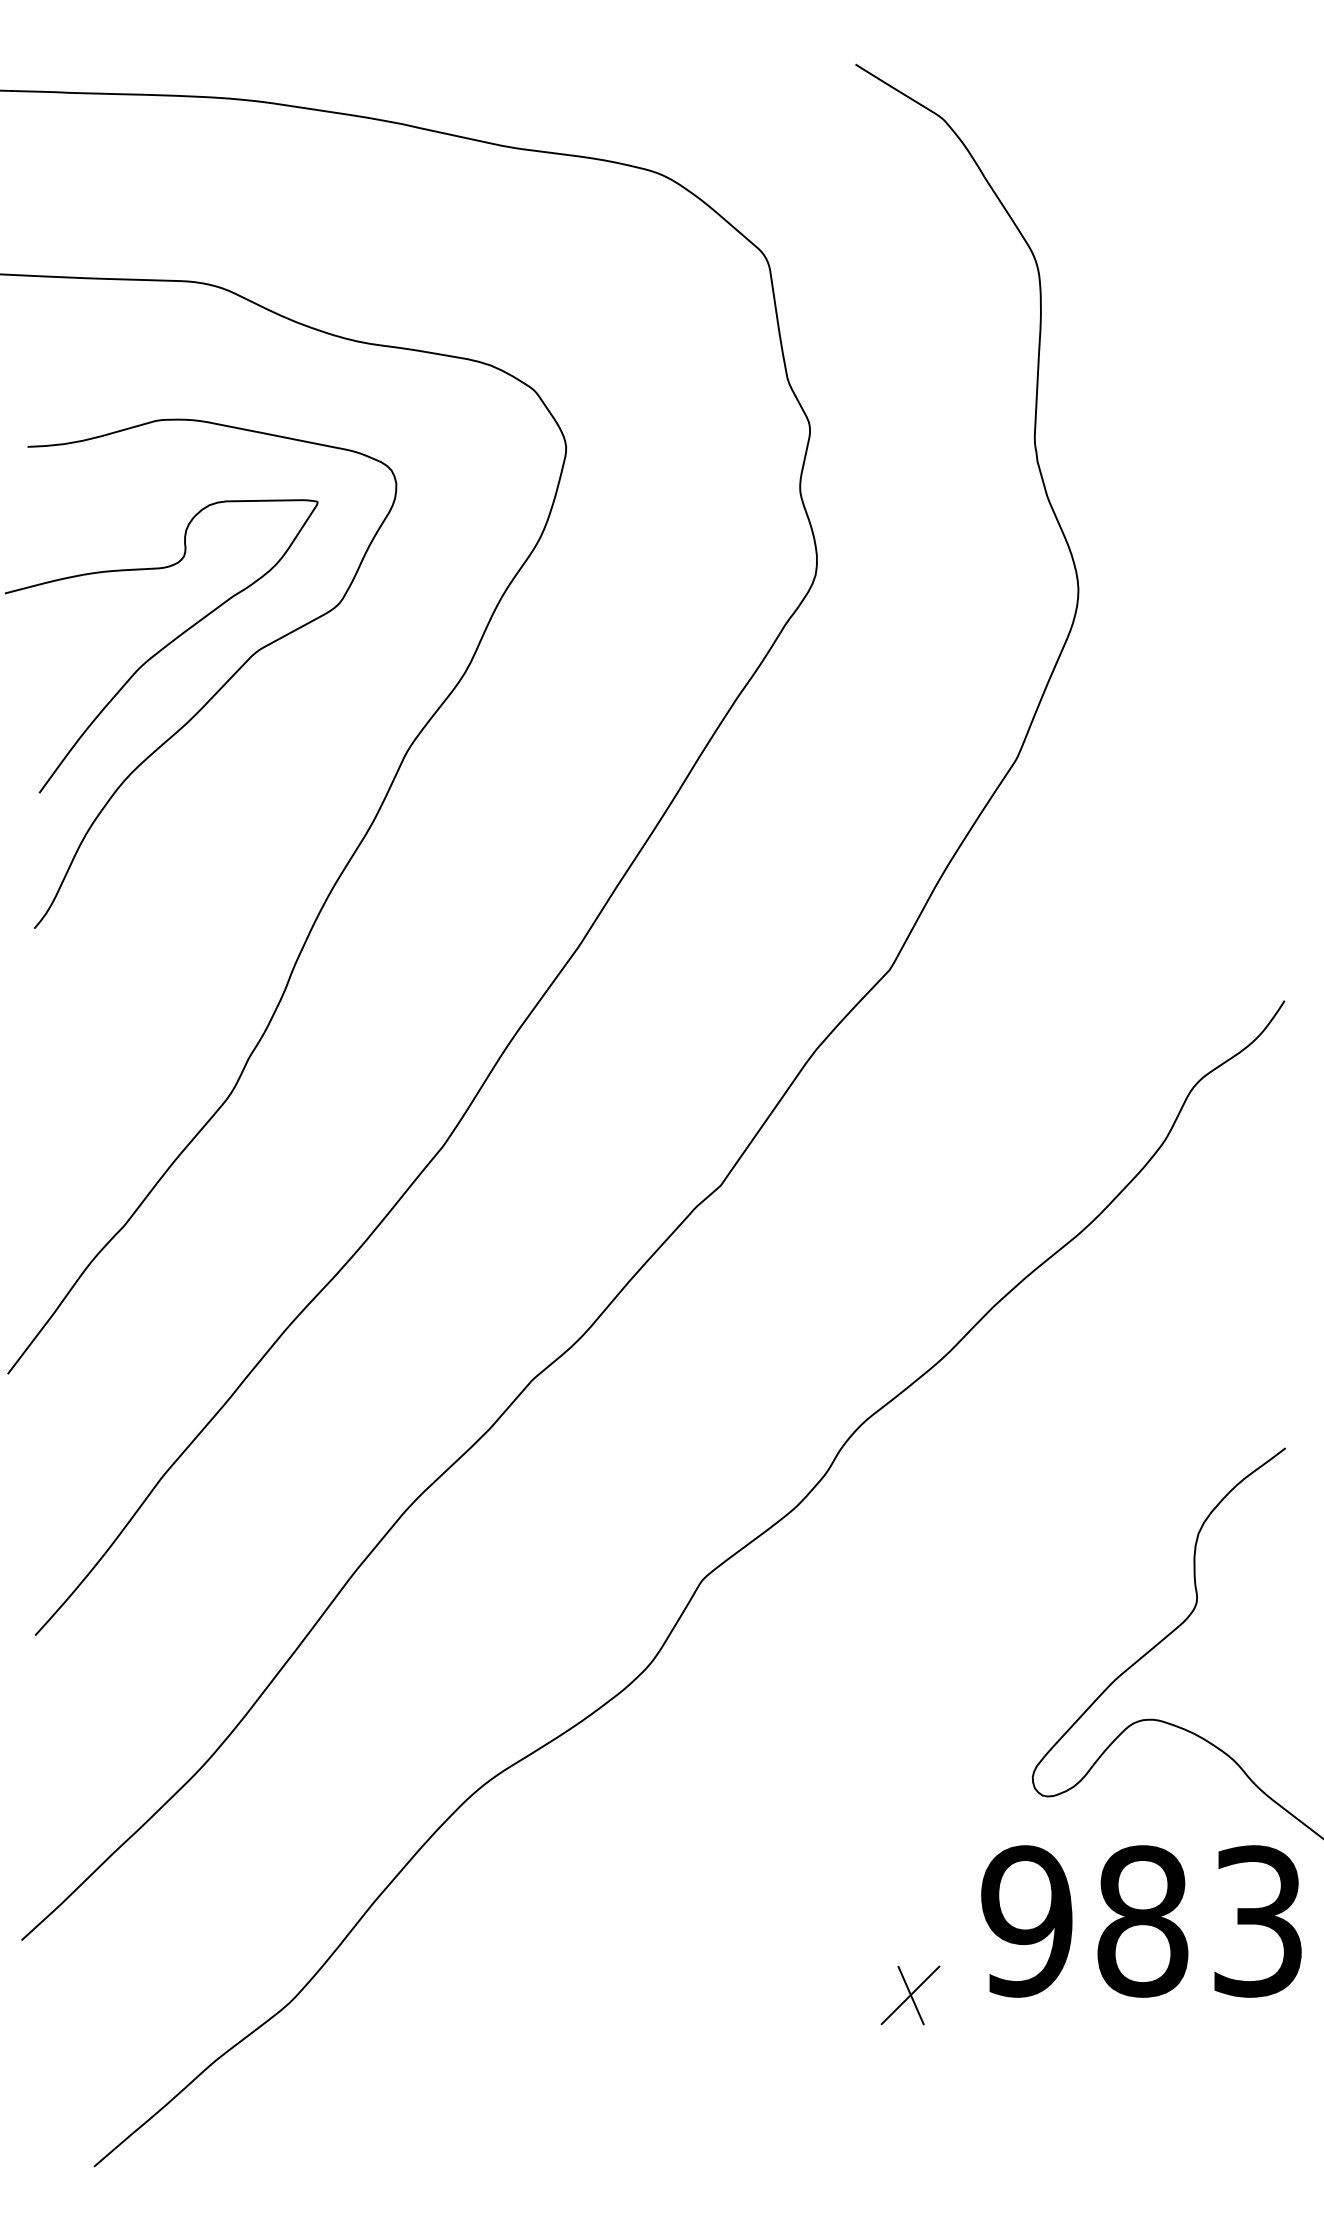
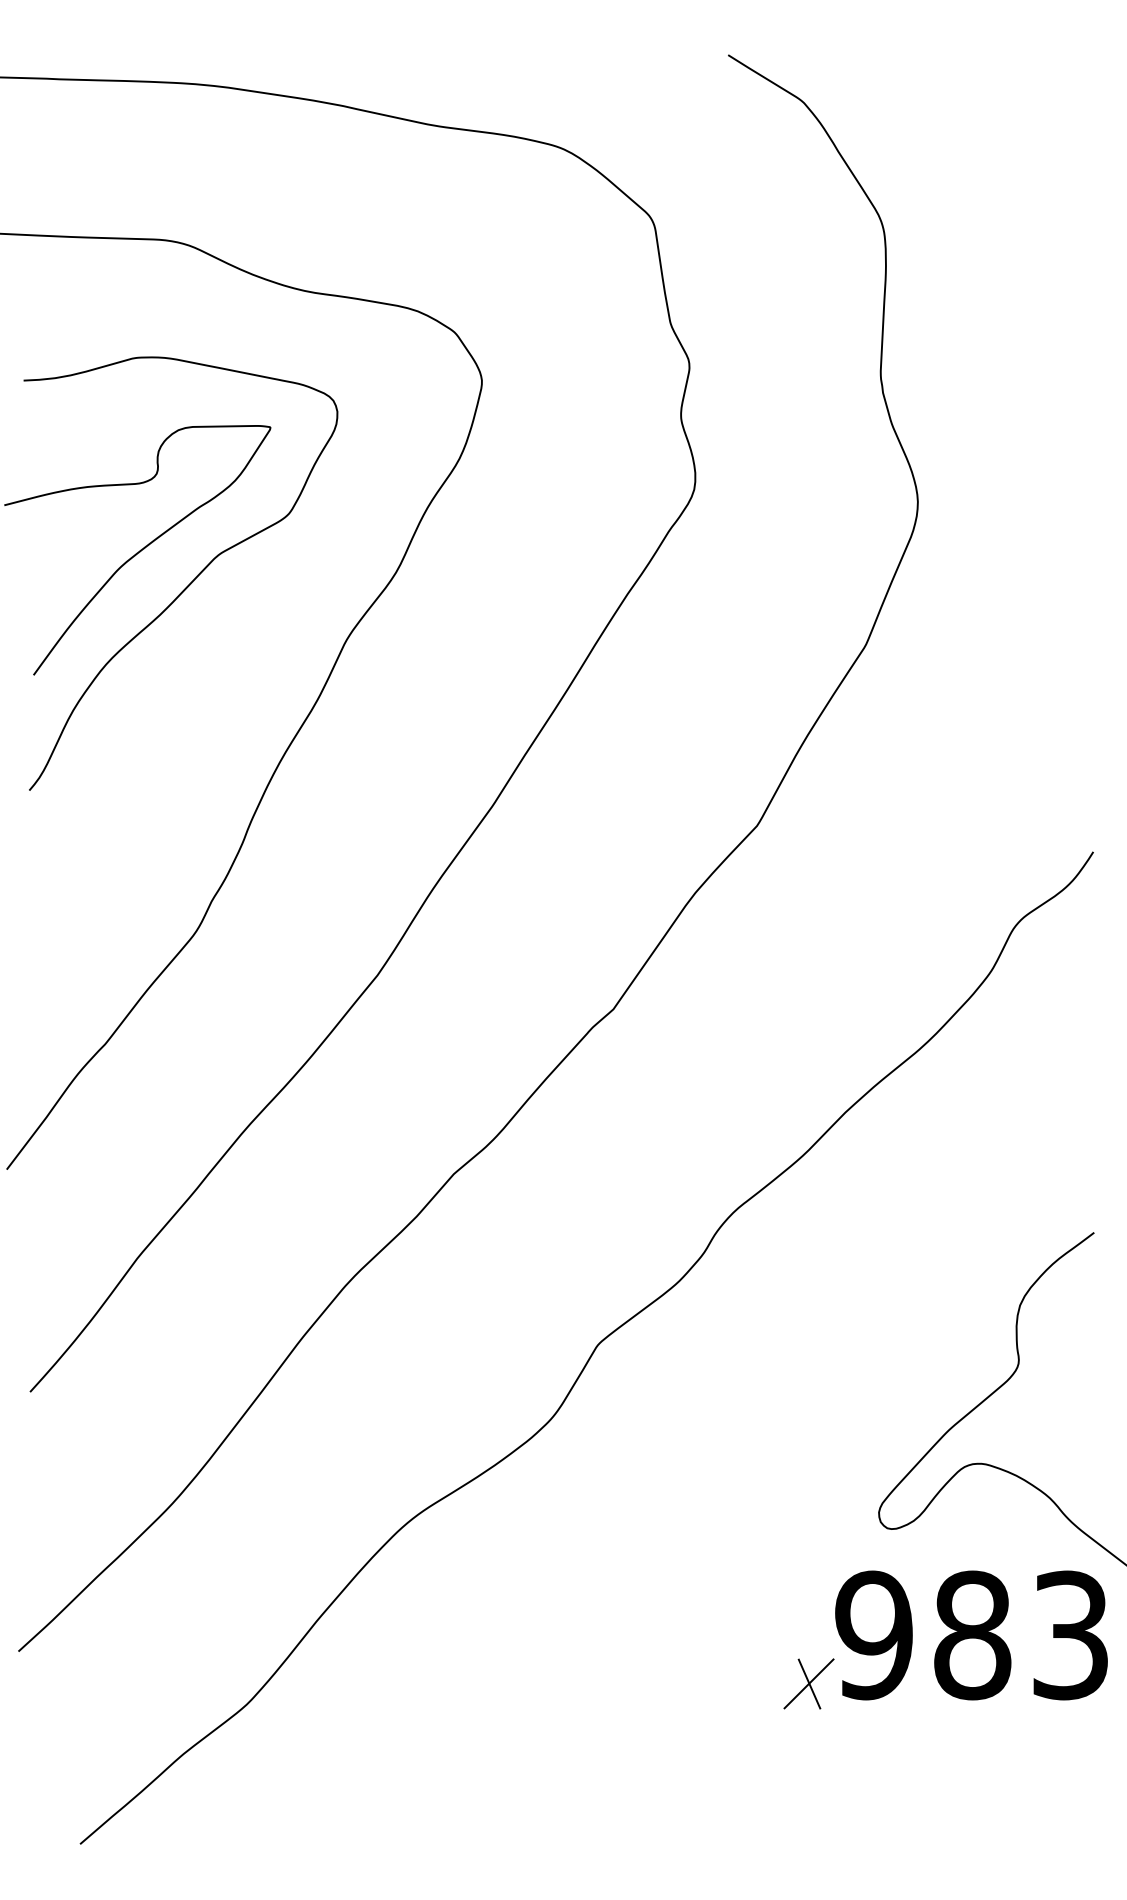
part: (910, 1995) -> (809, 1683), moved

